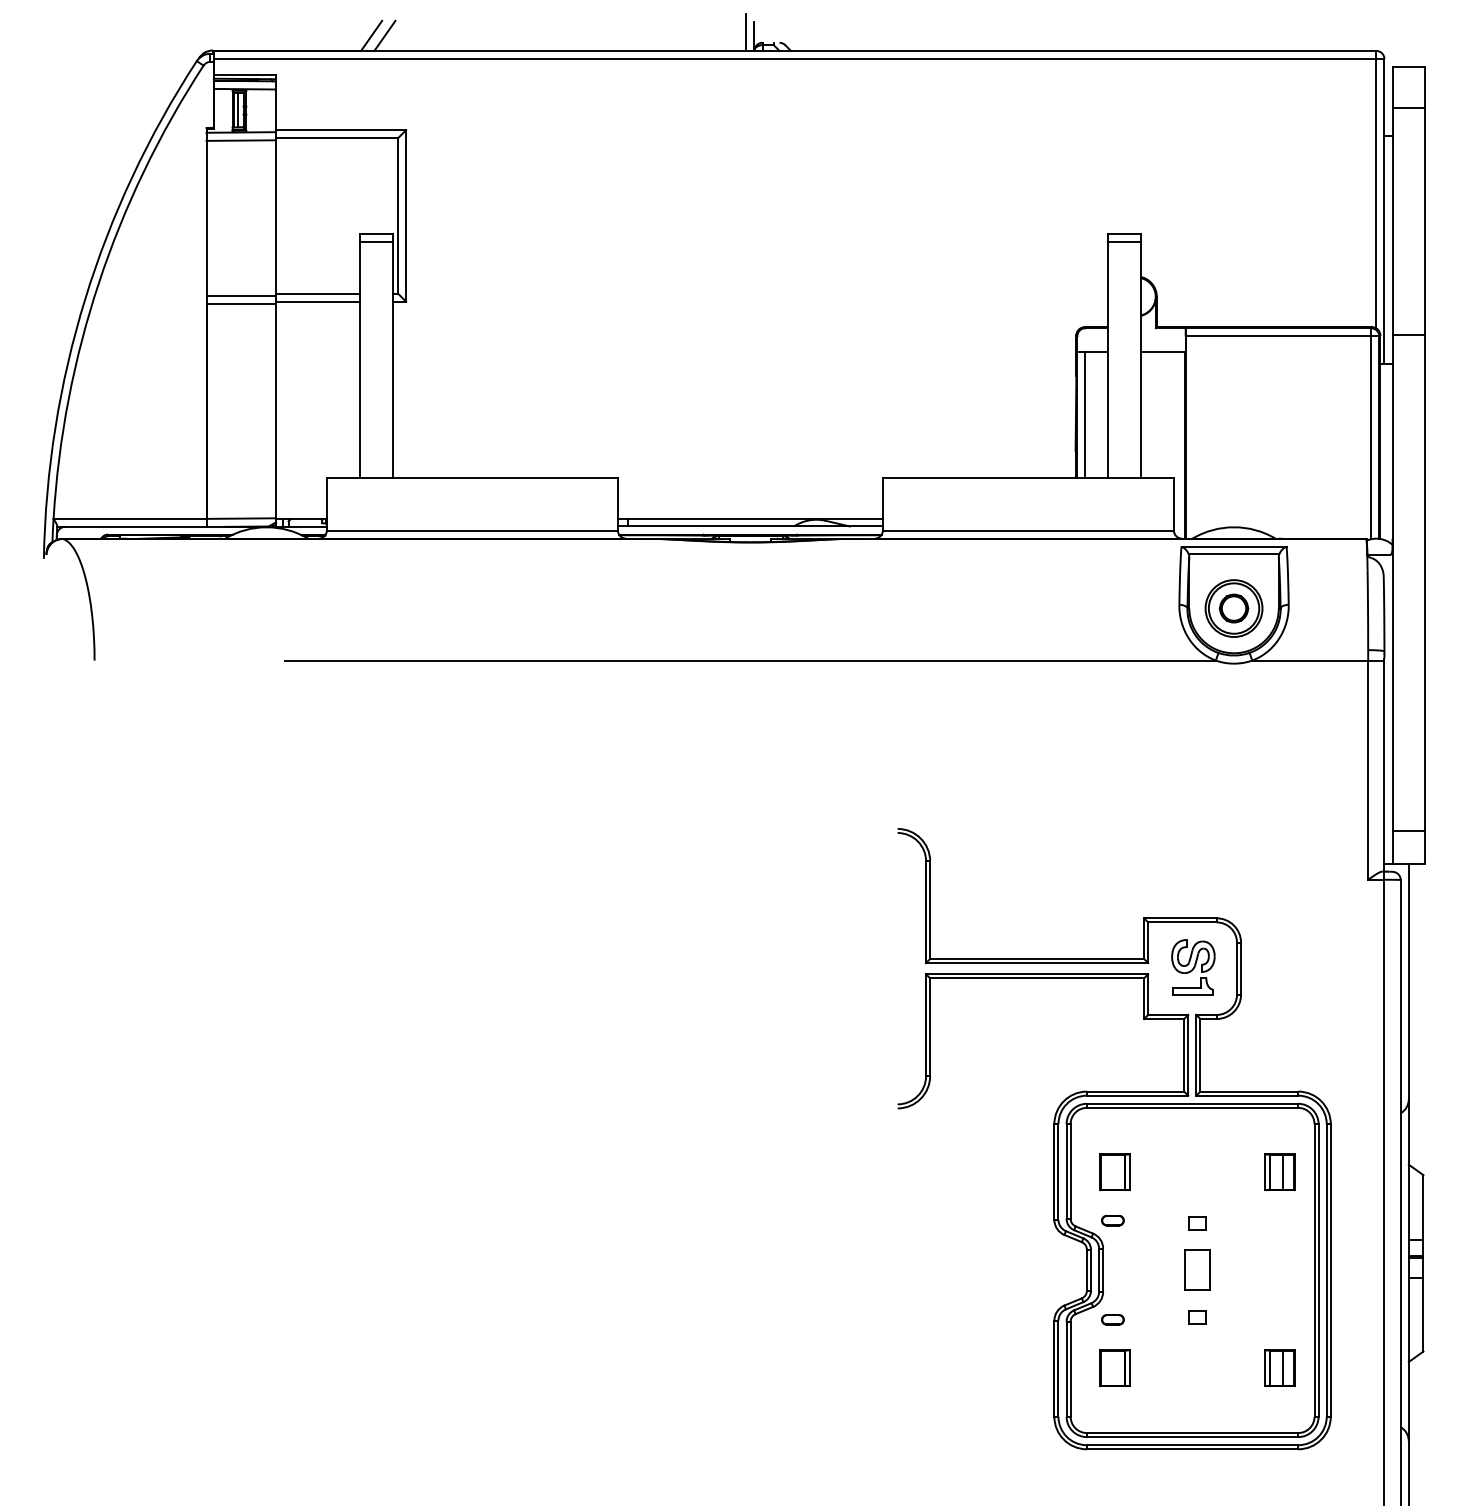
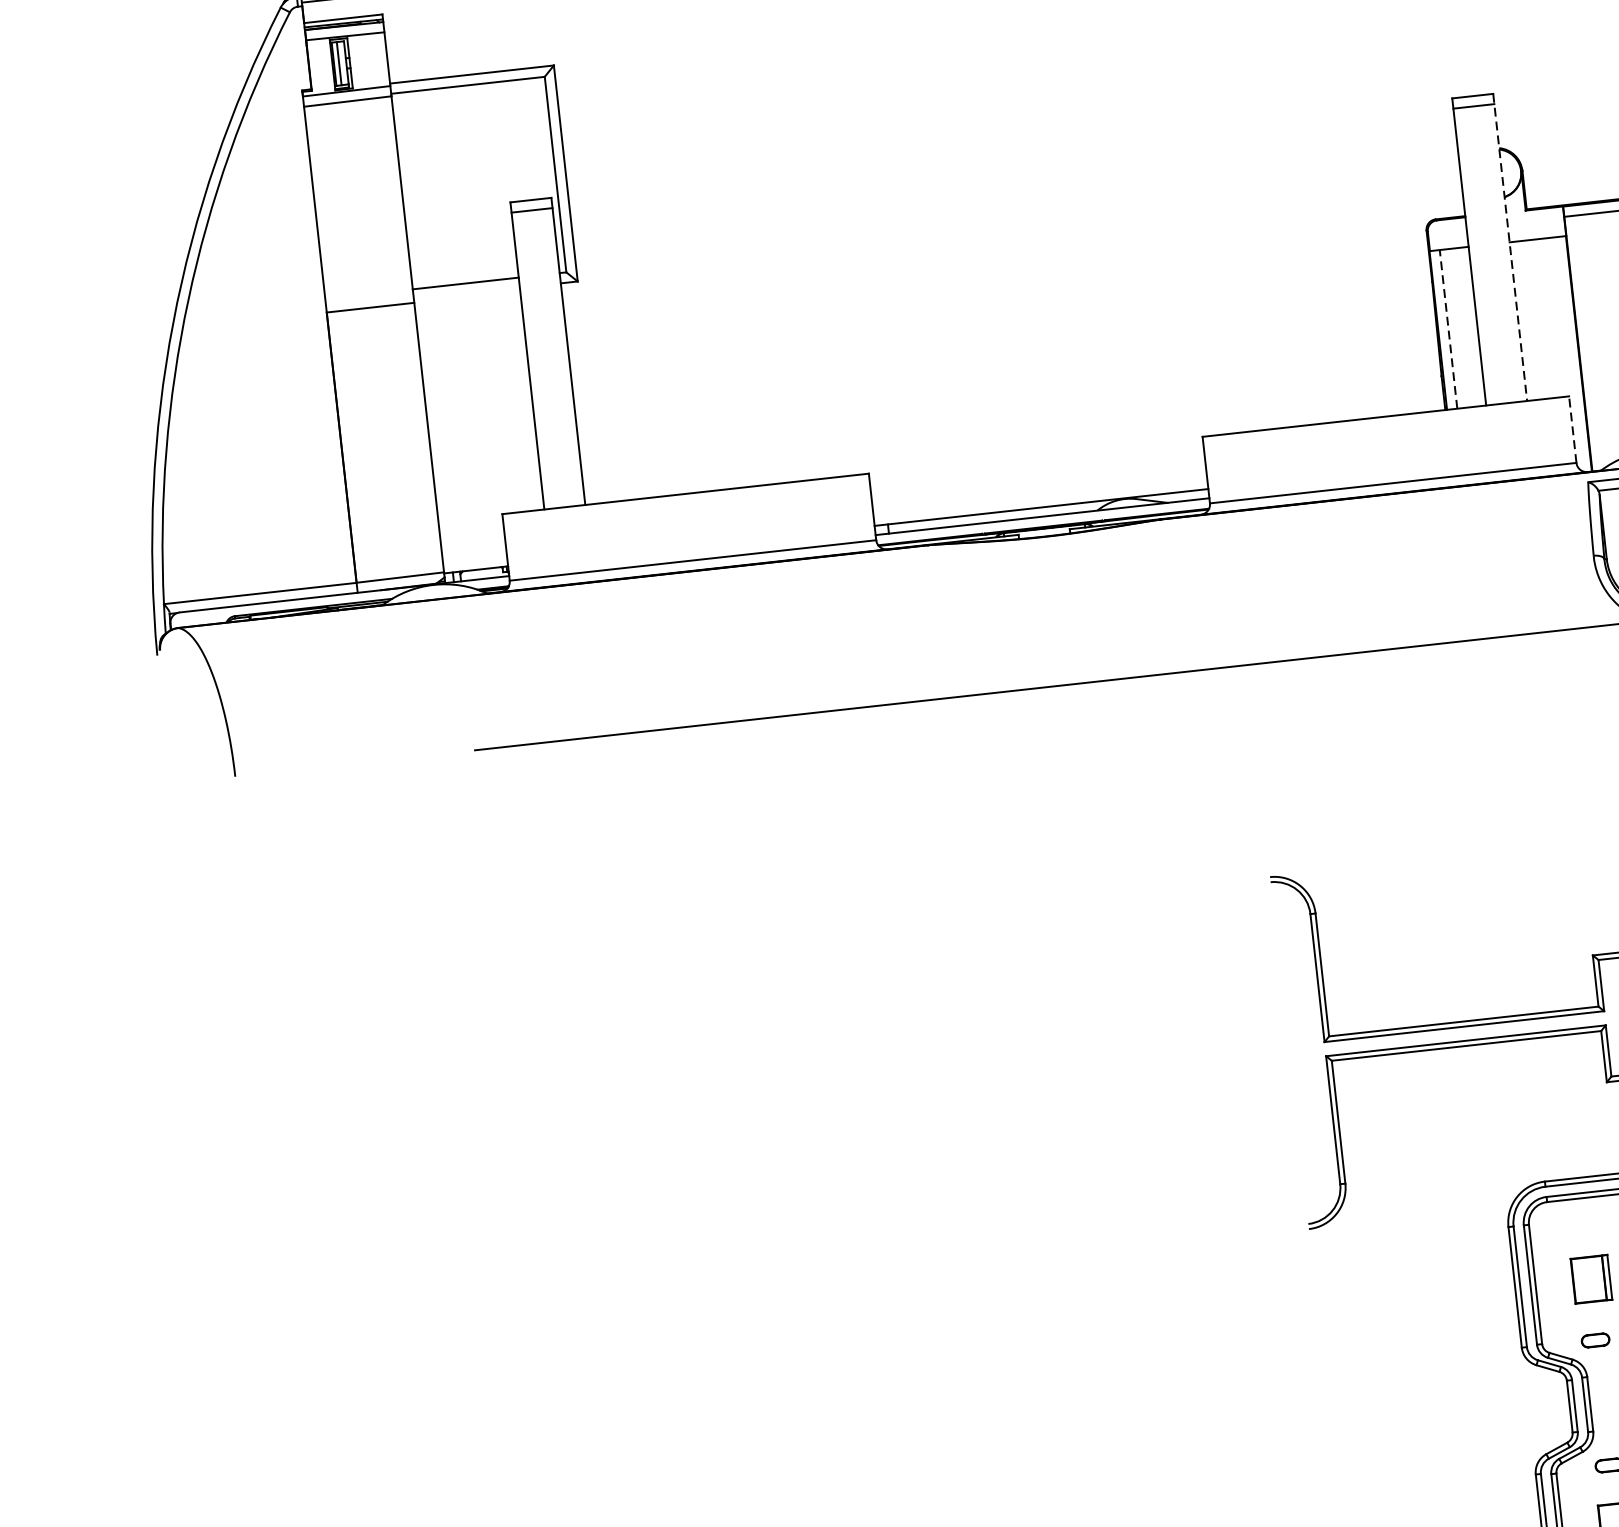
line: (241, 296) -> (369, 297), removed
line: (318, 301) -> (467, 293), removed
line: (1140, 355) -> (1510, 247), solid -> dashed
line: (1085, 414) -> (1448, 329), solid -> dashed
line: (1173, 503) -> (1572, 428), solid -> dashed

